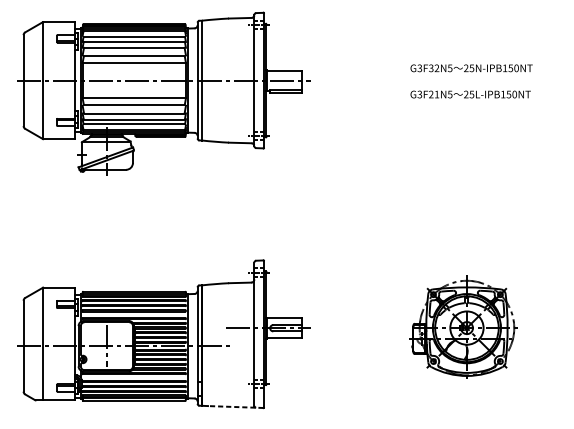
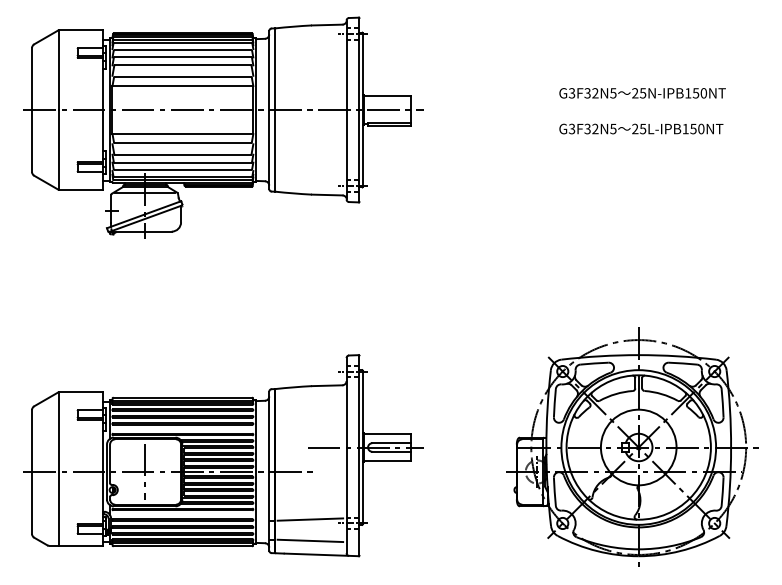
text: (434, 94) -> (591, 128), G3F21N5 -> G3F32N5
part: (464, 327) -> (632, 446), size x1.67
line: (227, 381) -> (310, 519), added
line: (227, 396) -> (310, 540), added
line: (236, 406) -> (321, 554), dashed -> solid

